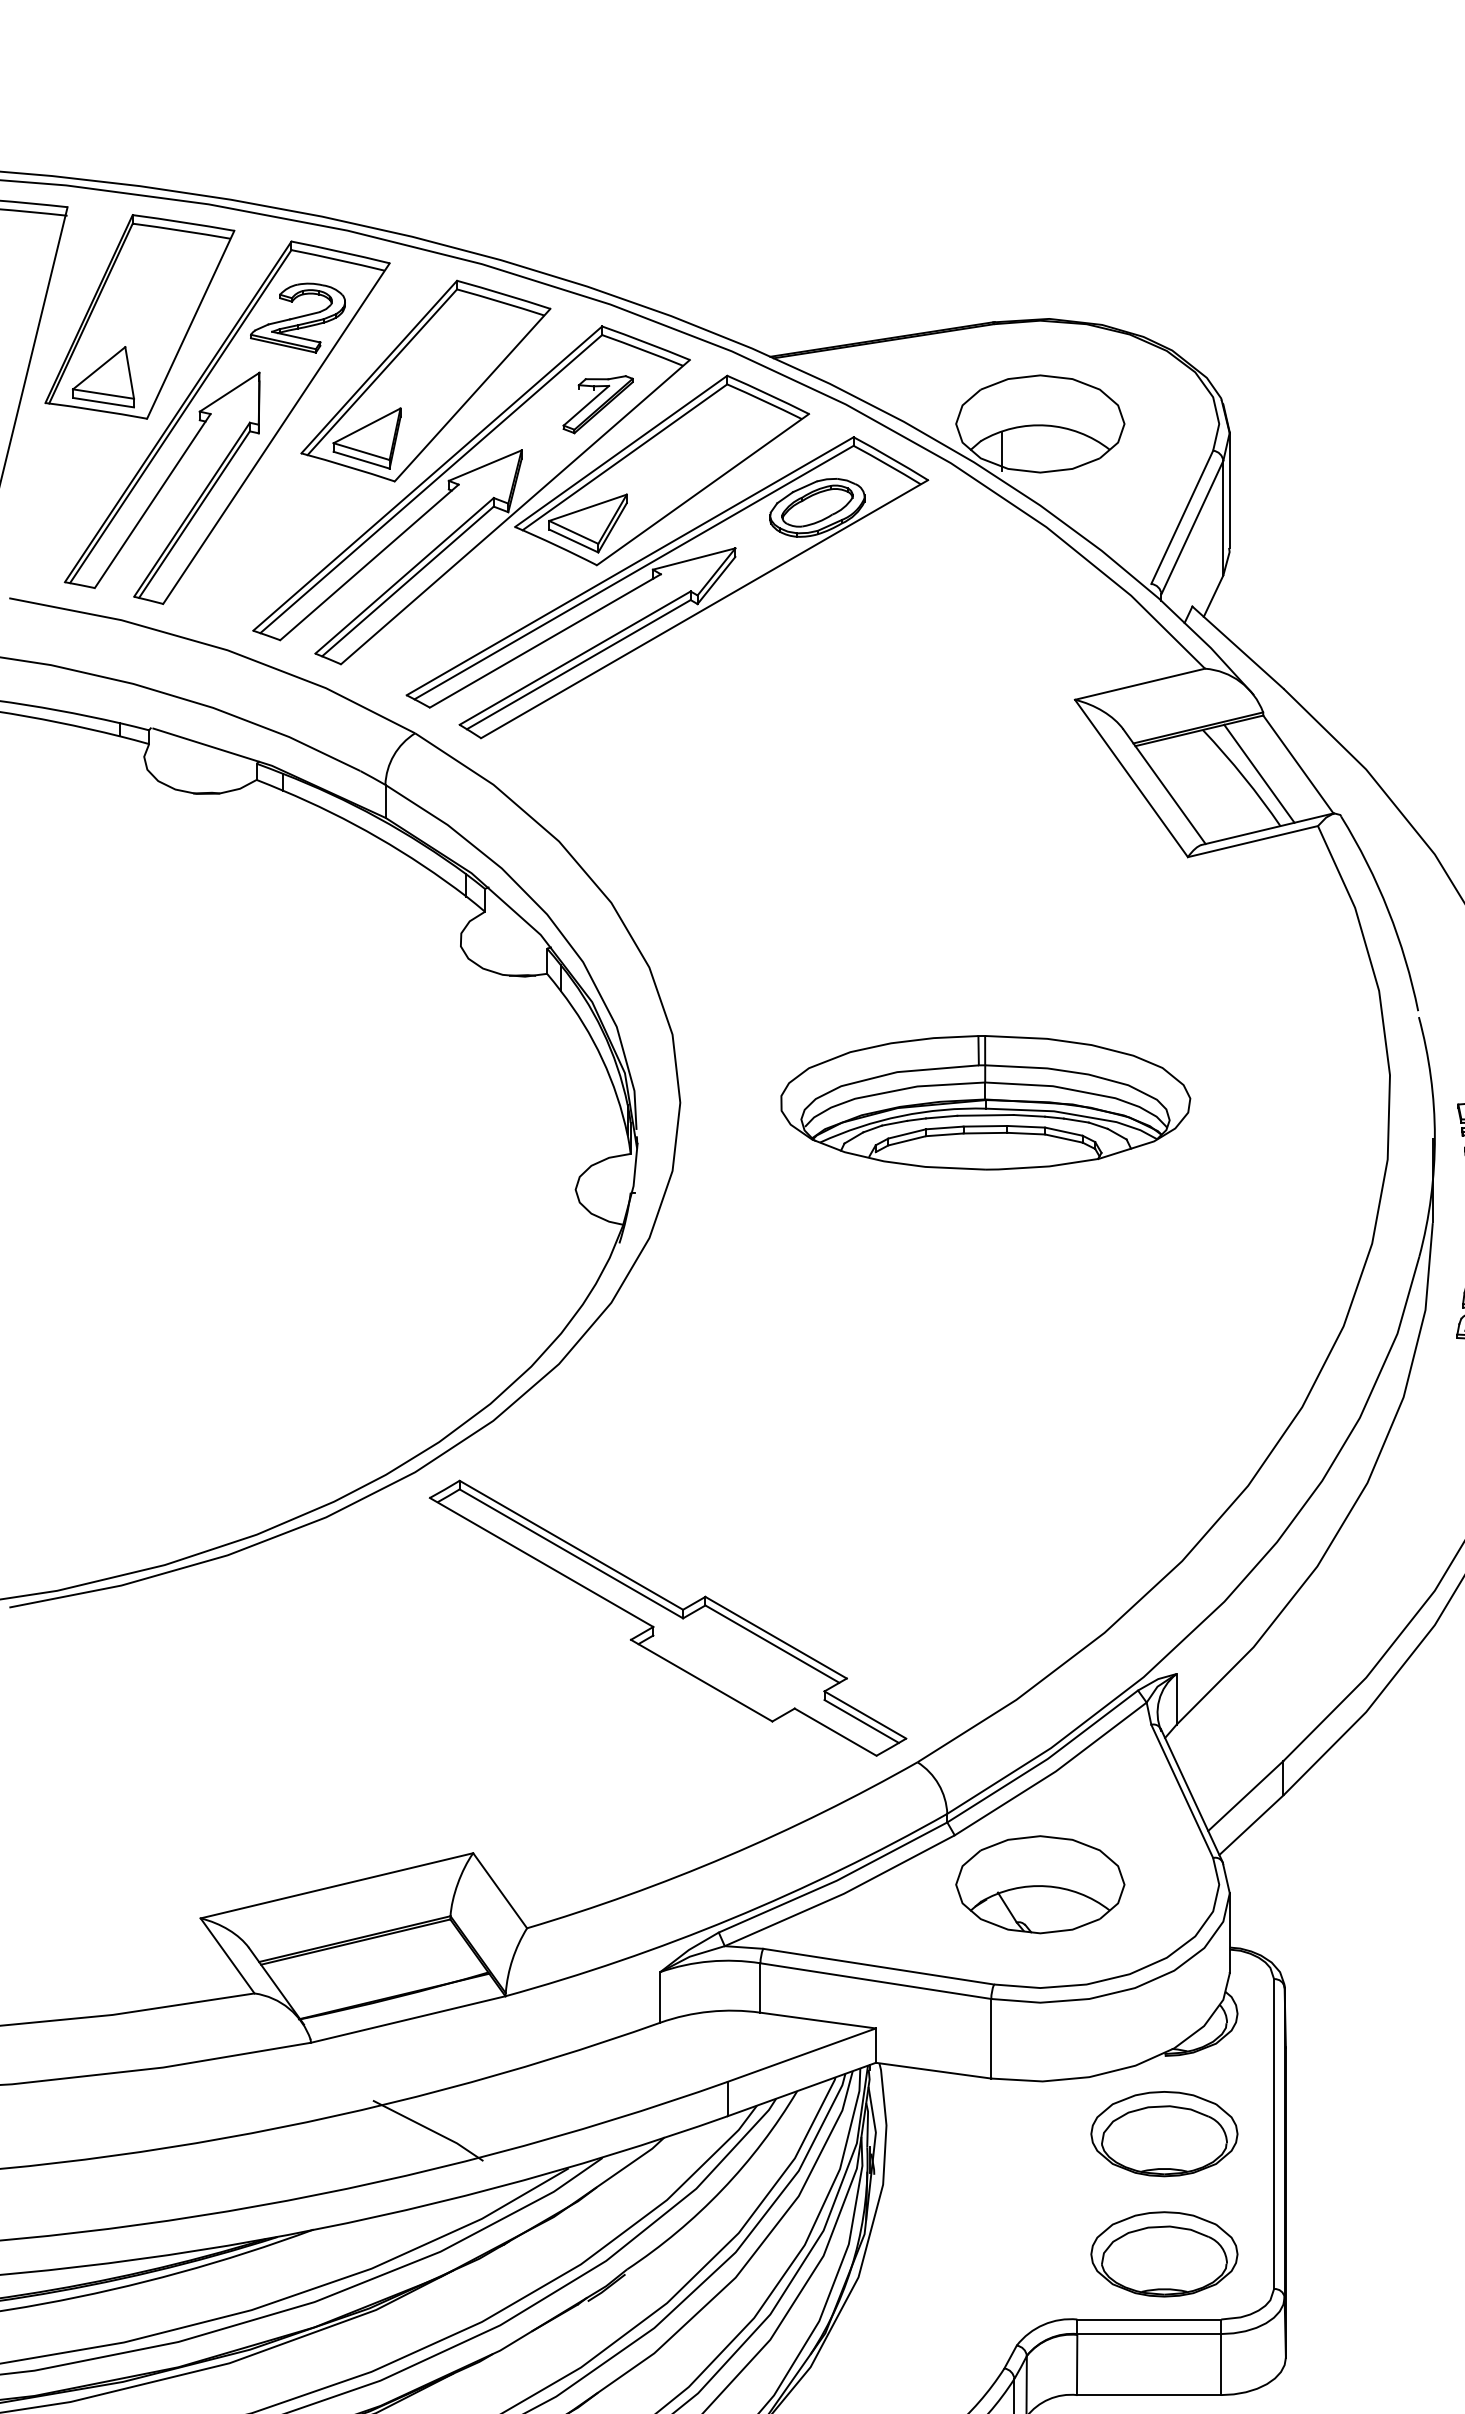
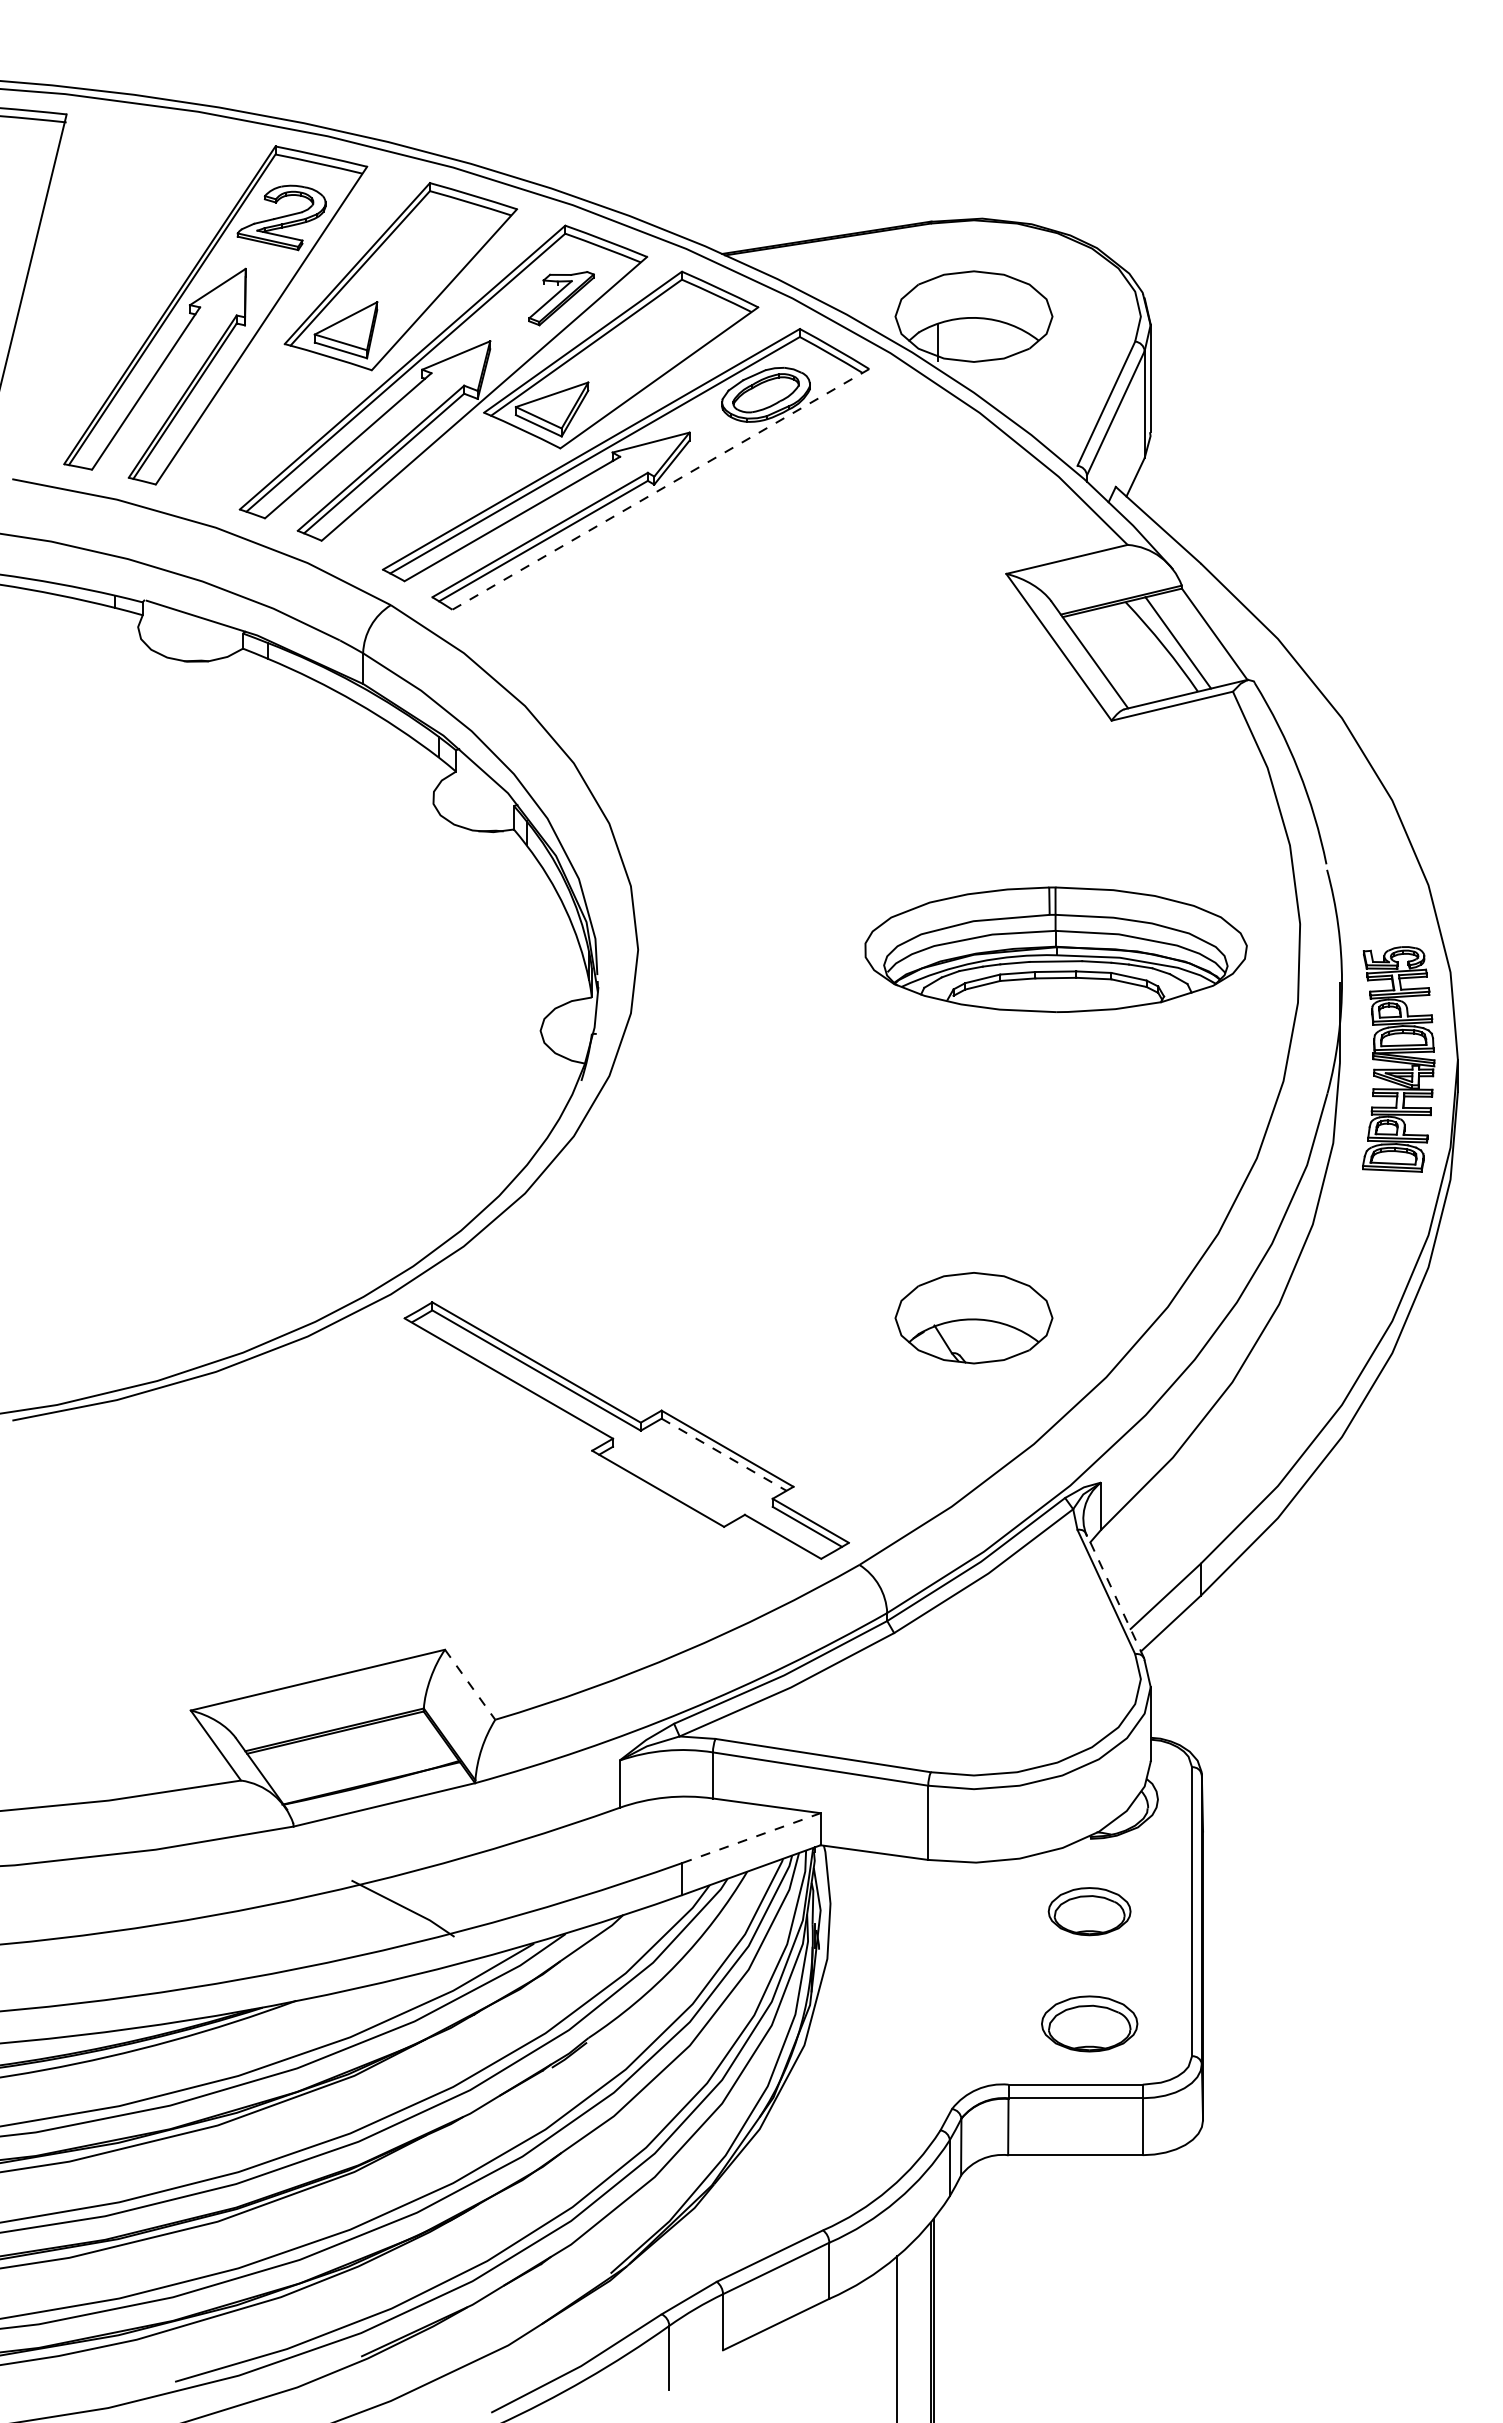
part: (140, 316) -> (134, 216), removed
line: (704, 609) -> (660, 489), solid -> dashed
part: (985, 1102) -> (1055, 949), moved
line: (772, 1644) -> (724, 1455), solid -> dashed
line: (1192, 1796) -> (1115, 1596), solid -> dashed
part: (1039, 1885) -> (973, 1318), moved
line: (500, 1891) -> (470, 1685), solid -> dashed
line: (802, 2054) -> (752, 1837), solid -> dashed
part: (1164, 2133) -> (1089, 1911), size x0.6
part: (1164, 2253) -> (1089, 2023), size x0.7

